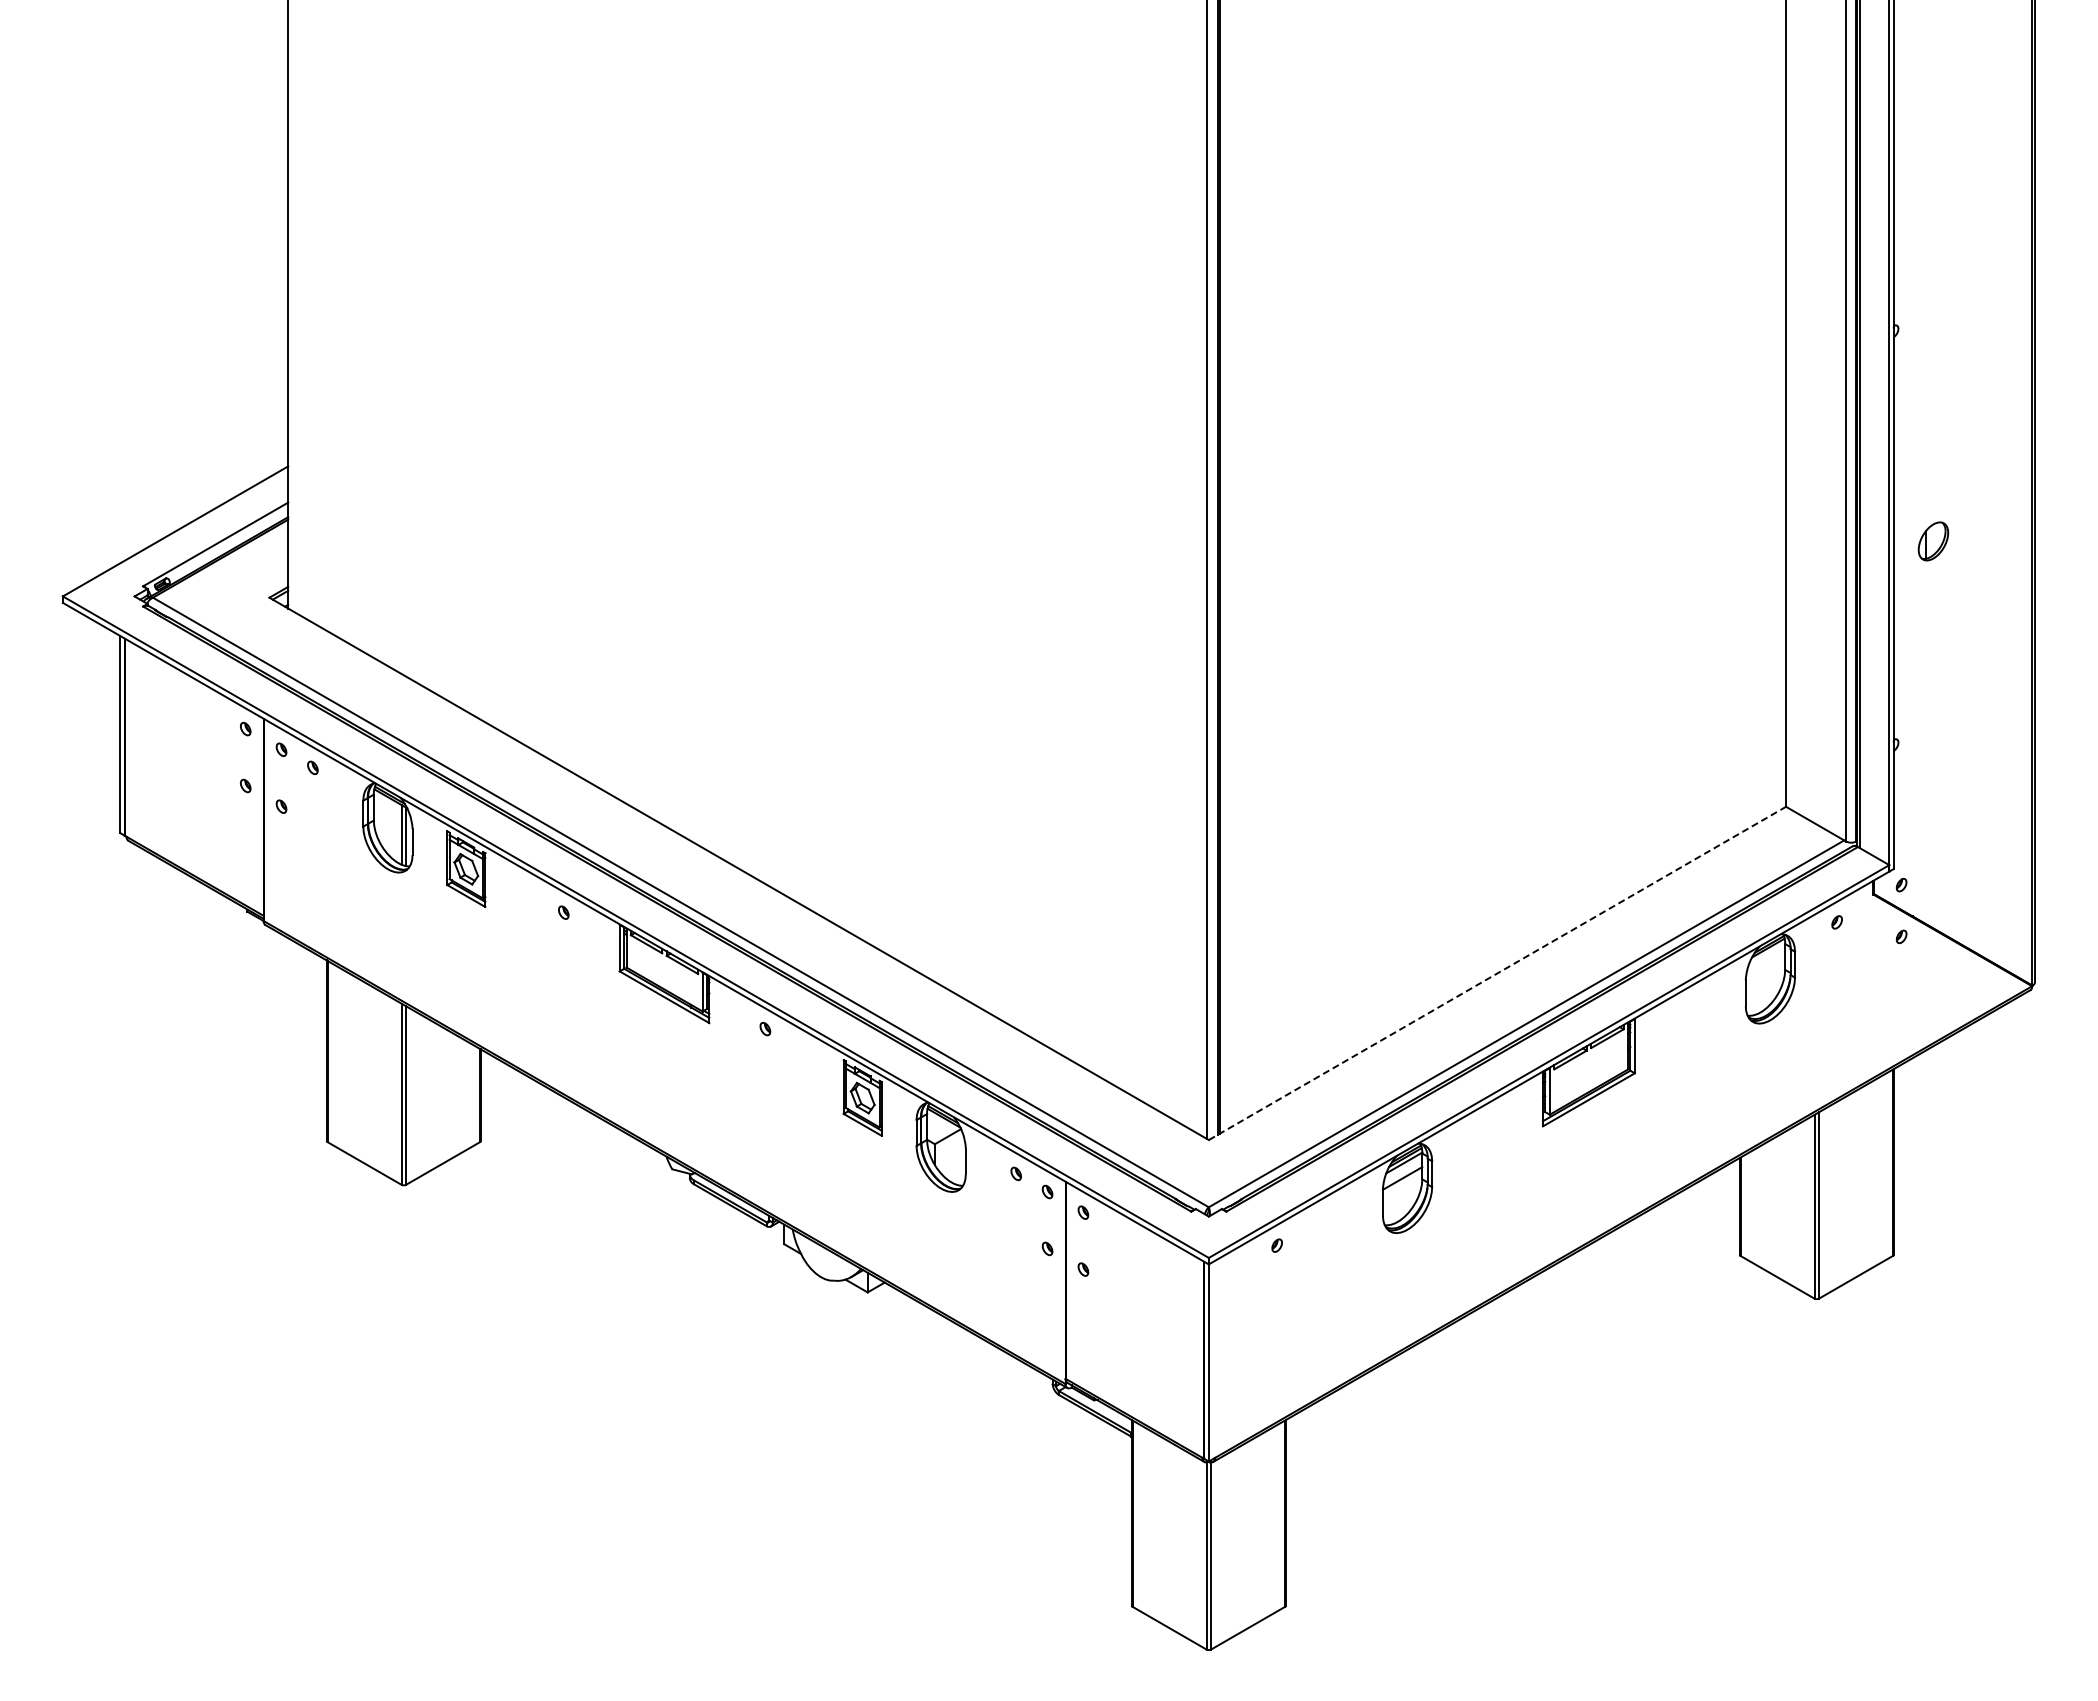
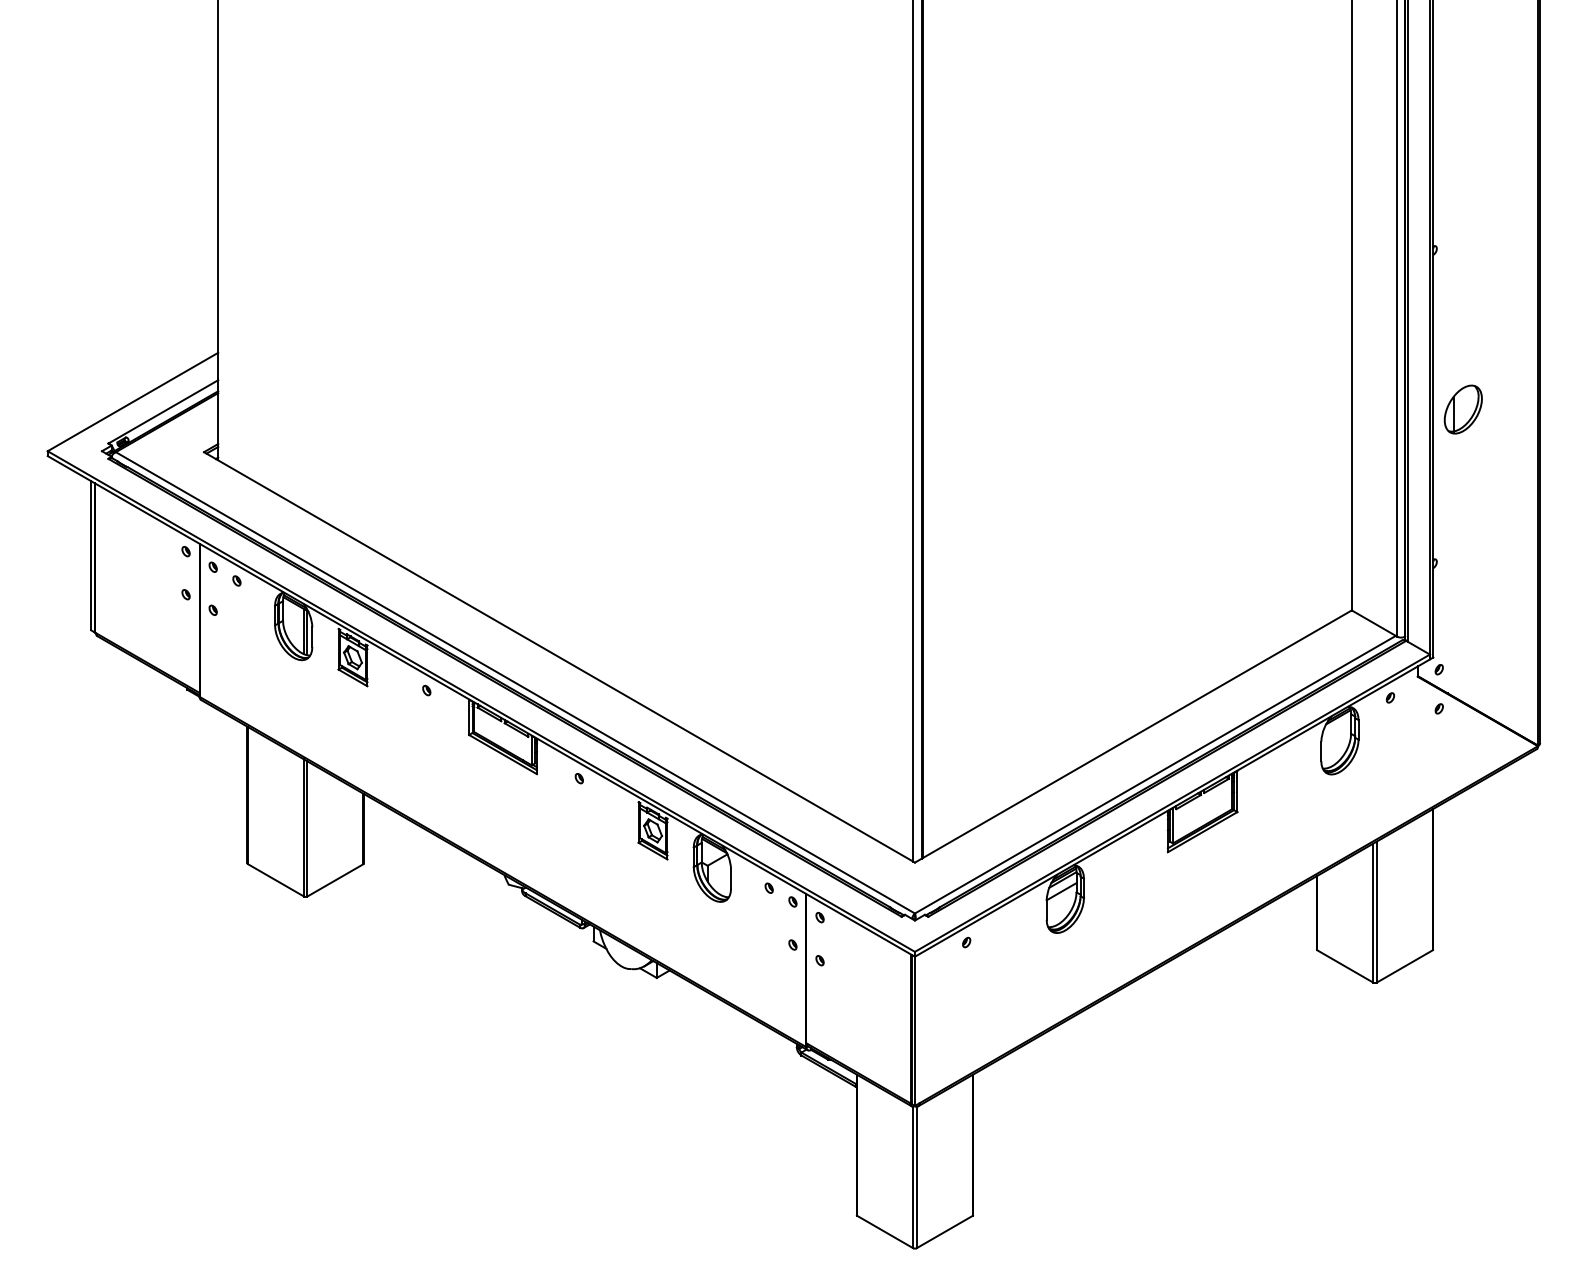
part: (1933, 541) -> (1463, 409), size x1.67
line: (1498, 973) -> (1134, 736), dashed -> solid

